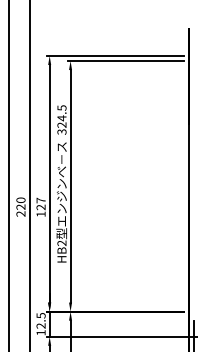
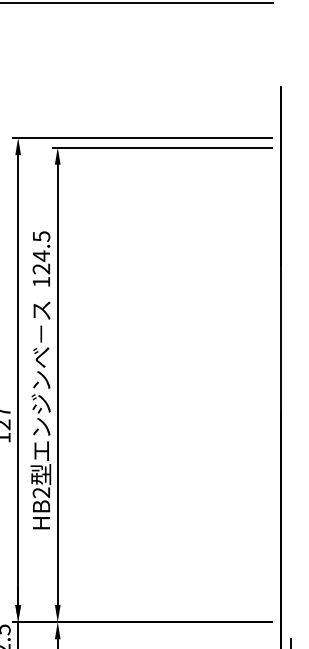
text: (61, 131) -> (40, 281), 324.5 -> 124.5

